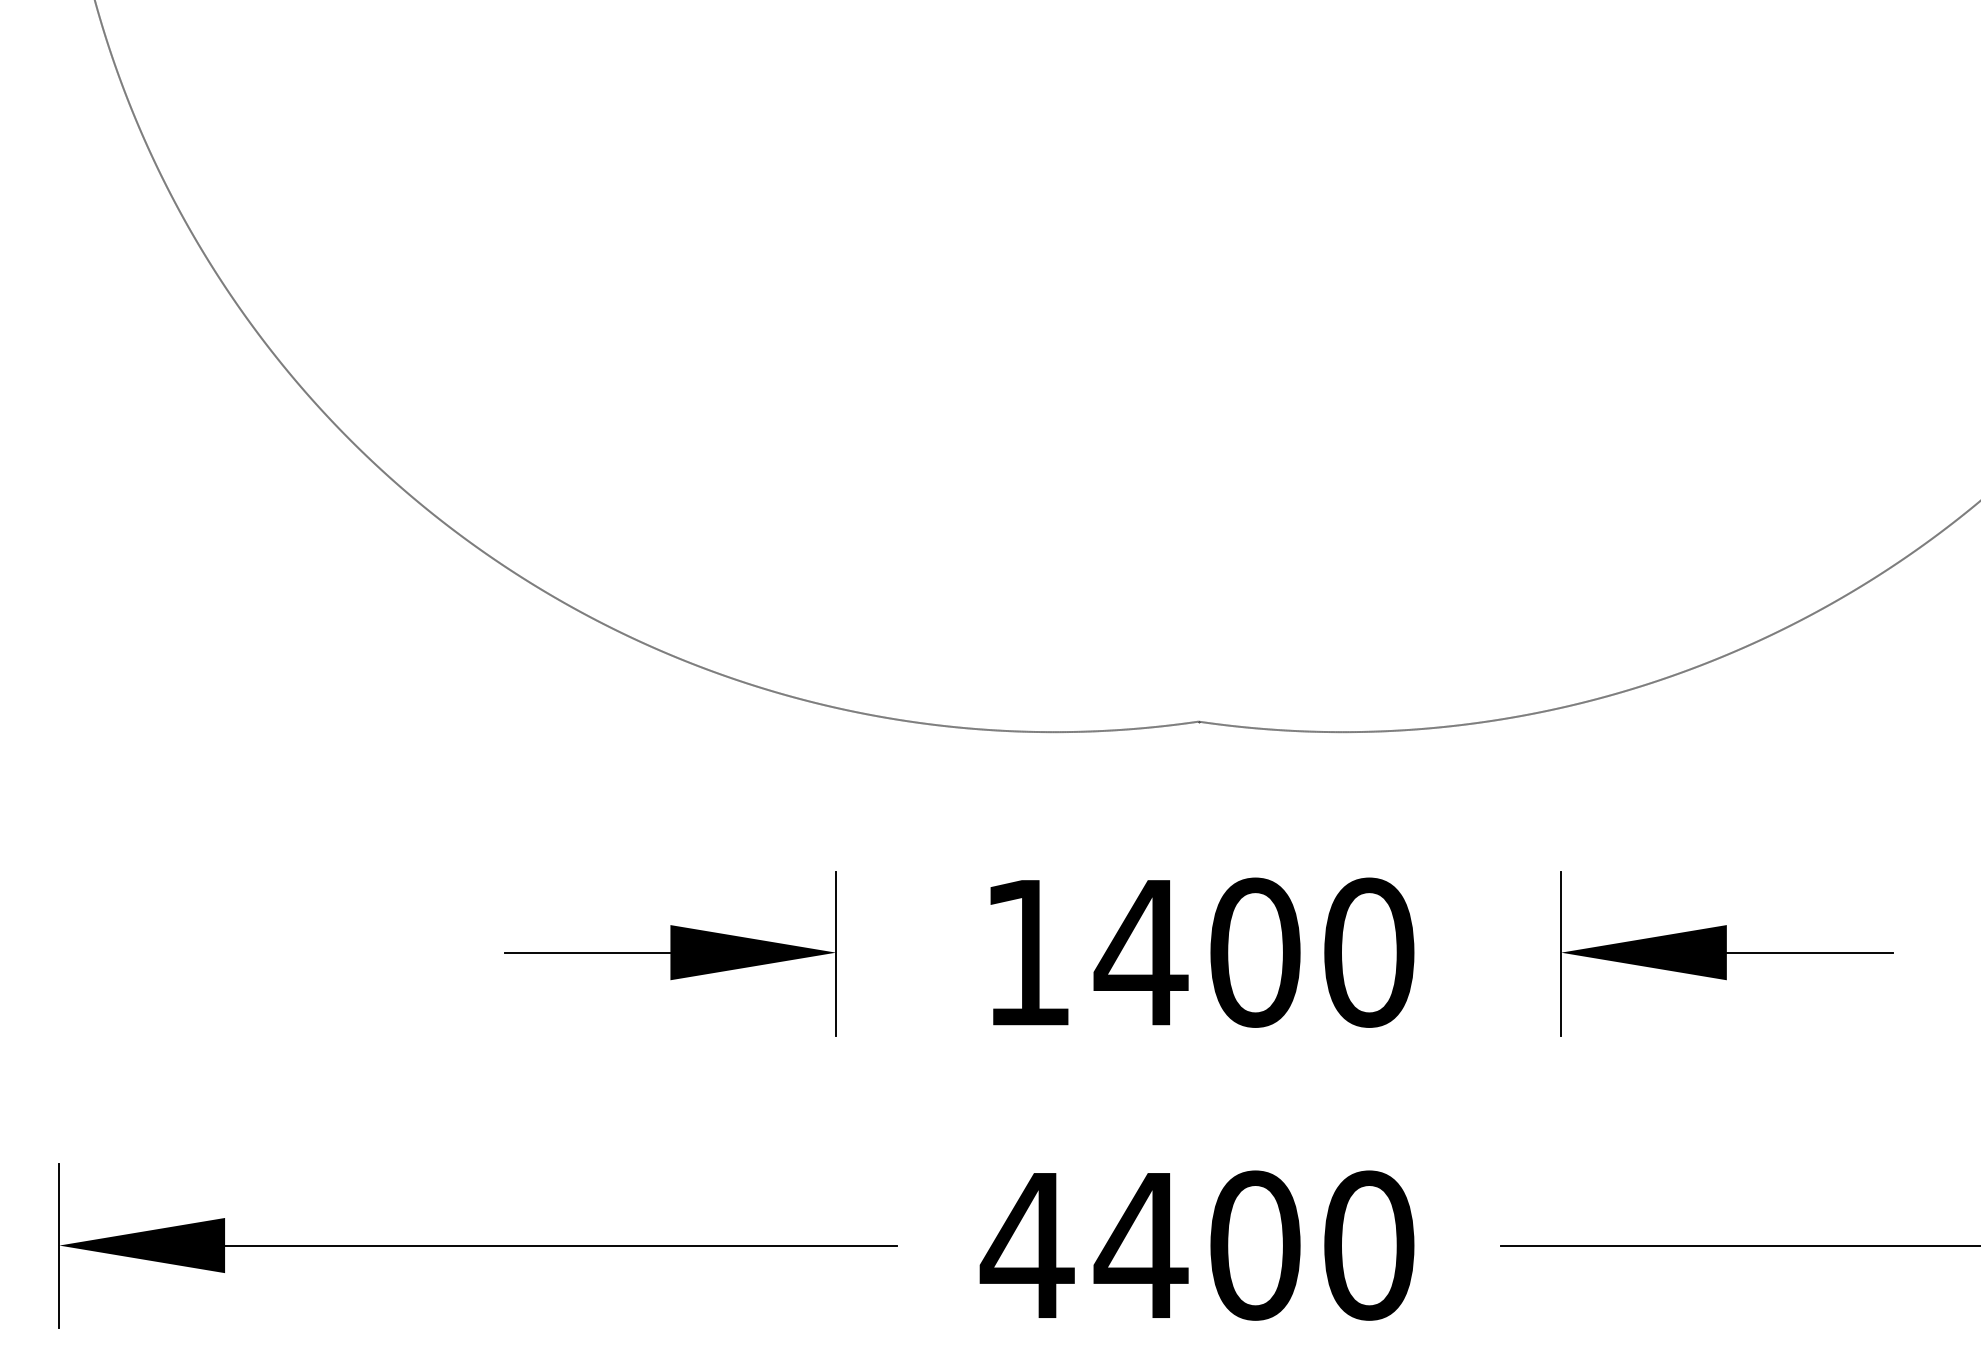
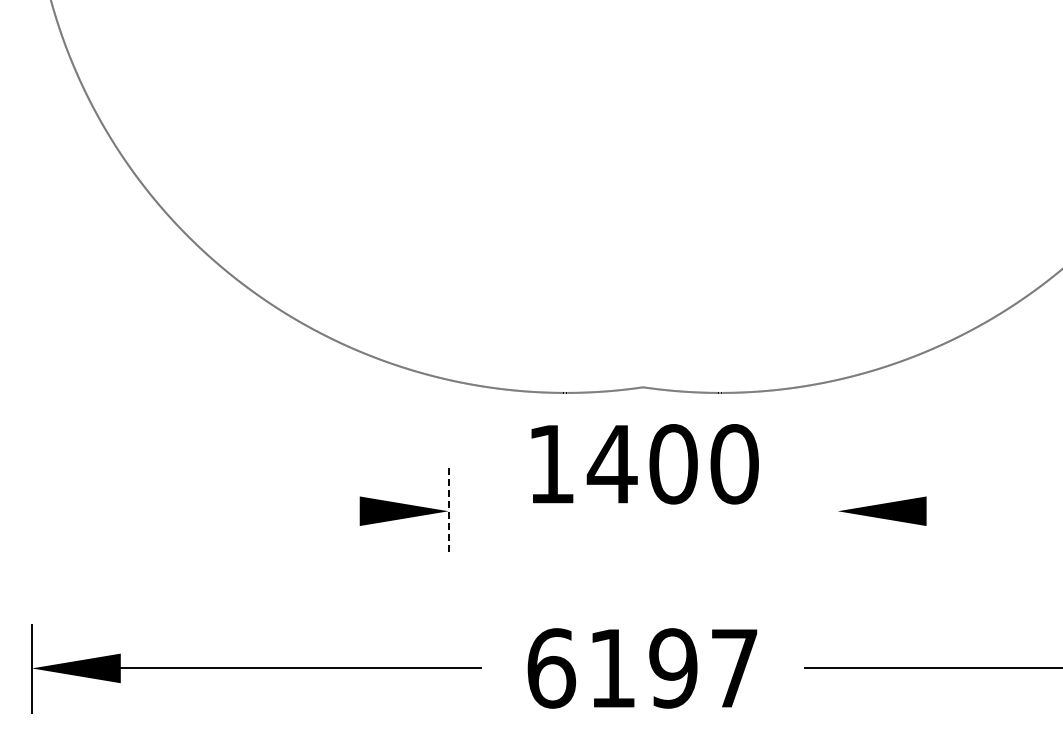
line: (586, 953) -> (314, 511), removed
line: (835, 953) -> (448, 511), solid -> dashed
text: (1201, 953) -> (644, 464), moved
line: (1560, 953) -> (837, 511), removed
line: (1808, 953) -> (970, 511), removed
text: (1195, 1245) -> (641, 668), 4400 -> 6197

